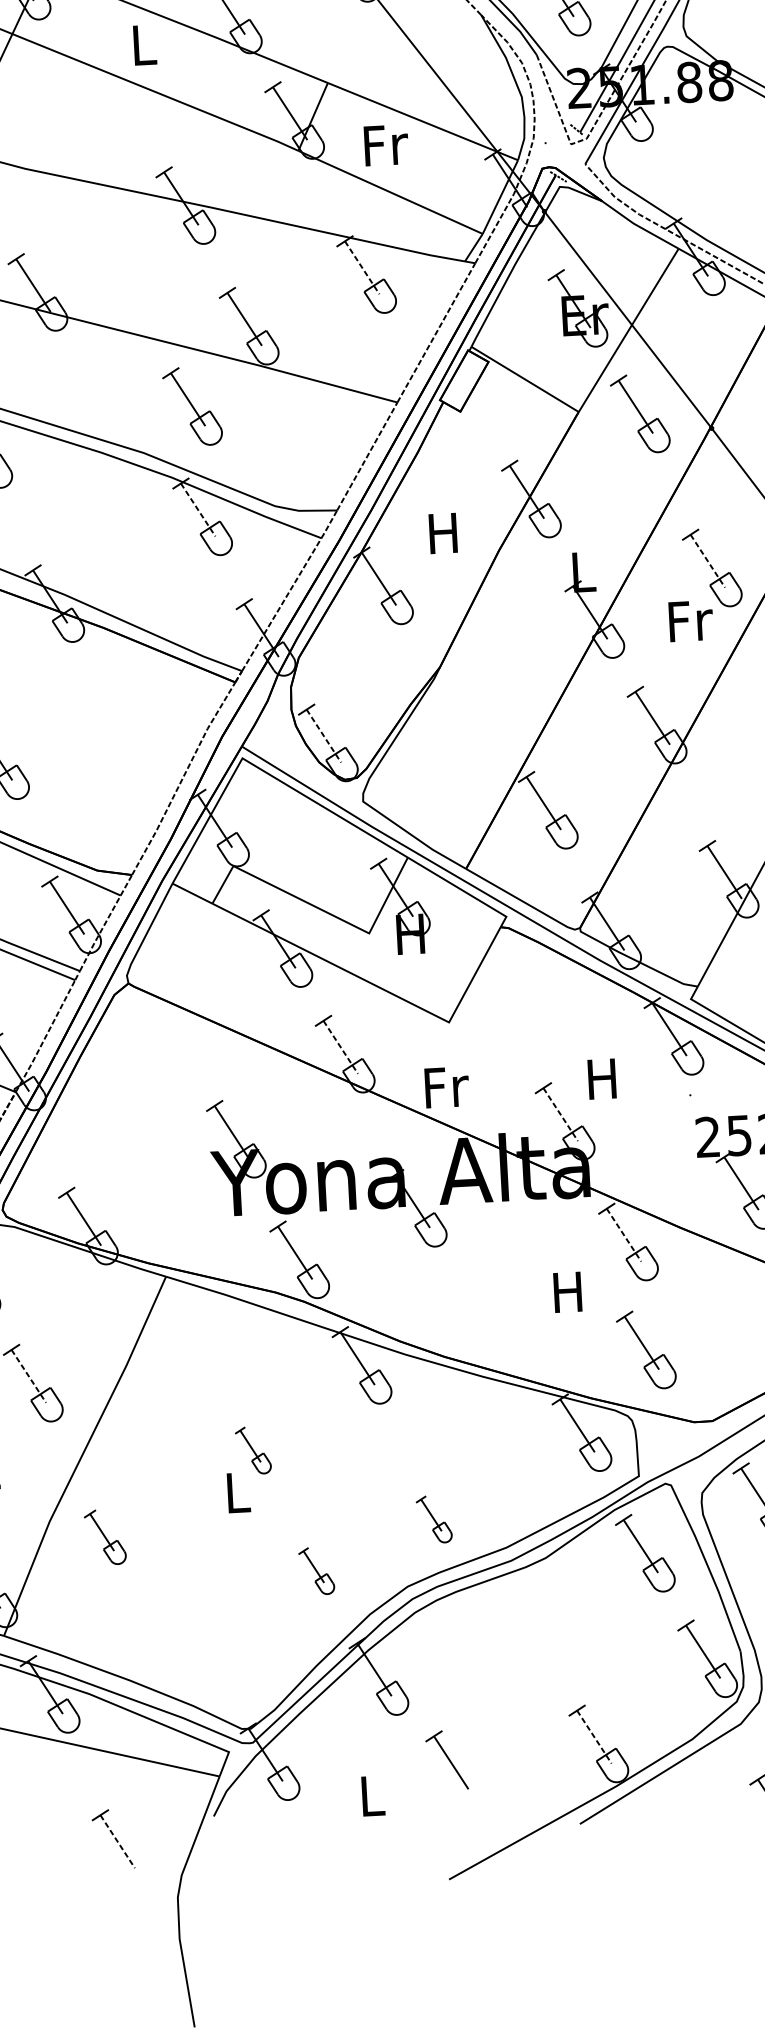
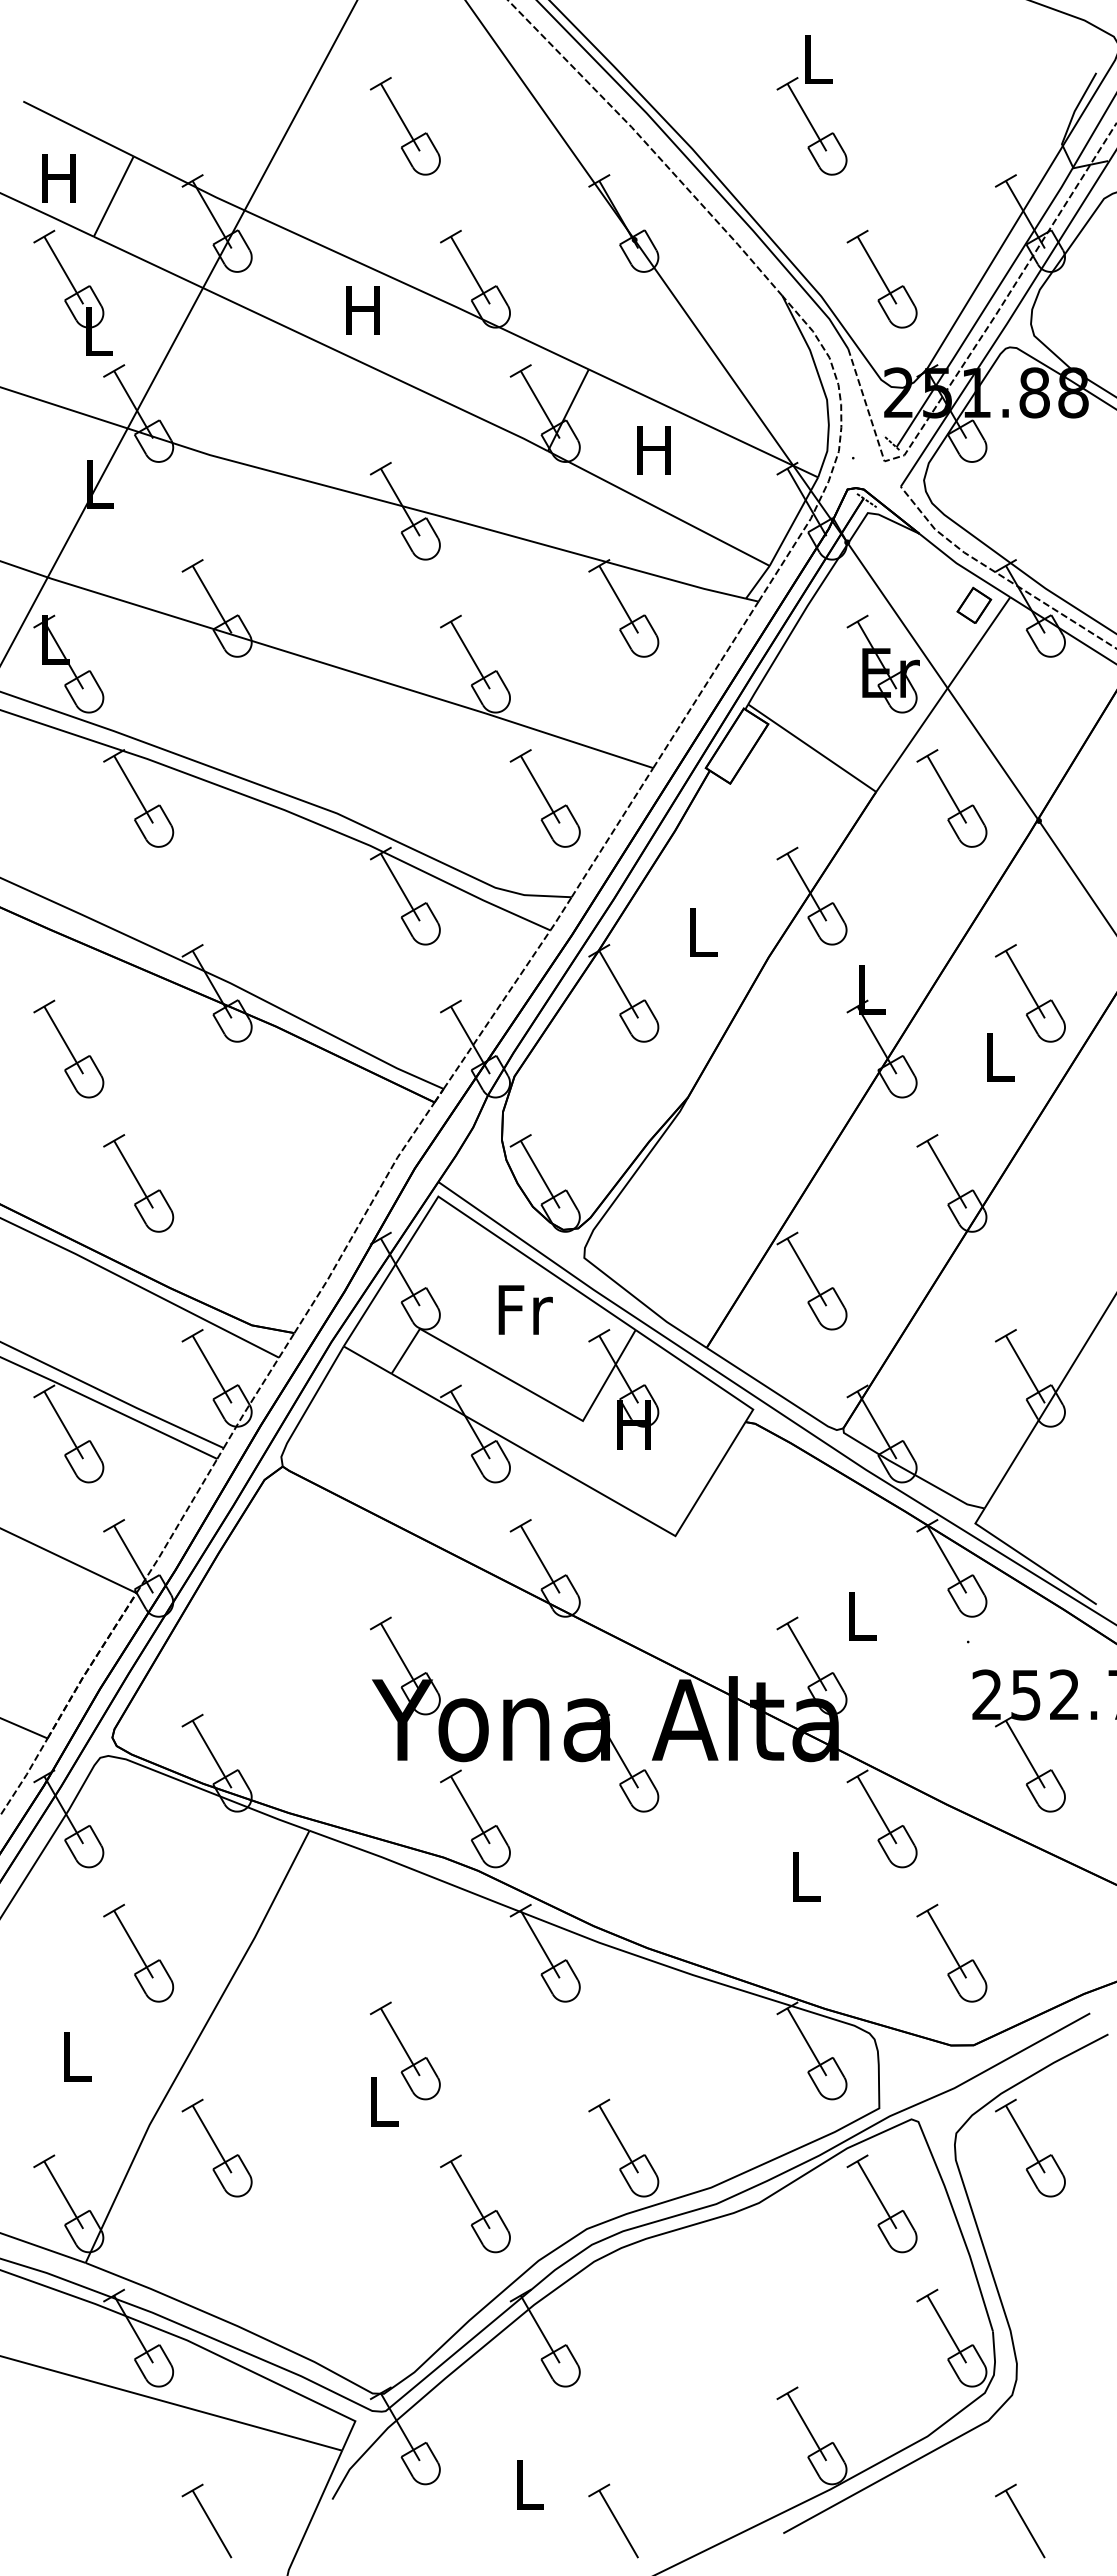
text: (142, 45) -> (362, 310), L -> H
text: (386, 144) -> (656, 449), Fr -> H
part: (650, 256) -> (974, 604), added
line: (361, 267) -> (618, 599), dashed -> solid
part: (191, 406) -> (544, 798), moved
line: (198, 510) -> (400, 887), dashed -> solid
text: (442, 533) -> (700, 932), H -> L
line: (707, 561) -> (1025, 984), dashed -> solid
text: (690, 620) -> (1000, 1056), Fr -> L
line: (324, 736) -> (540, 1174), dashed -> solid
line: (340, 1047) -> (540, 1559), dashed -> solid
text: (602, 1079) -> (860, 1616), H -> L
text: (446, 1086) -> (525, 1309), moved
line: (560, 1114) -> (806, 1657), dashed -> solid
line: (624, 1235) -> (877, 1810), dashed -> solid
text: (567, 1292) -> (803, 1876), H -> L
part: (645, 1349) -> (951, 1952), moved
line: (28, 1376) -> (133, 1944), dashed -> solid
part: (253, 1450) -> (405, 2050), size x1.67
part: (433, 1519) -> (623, 2147), size x1.67
part: (104, 1536) -> (216, 2147), size x1.43
part: (316, 1570) -> (475, 2203), size x1.67
line: (594, 1737) -> (806, 2427), dashed -> solid
part: (446, 1760) -> (613, 2520), moved
line: (118, 1841) -> (212, 2524), dashed -> solid

